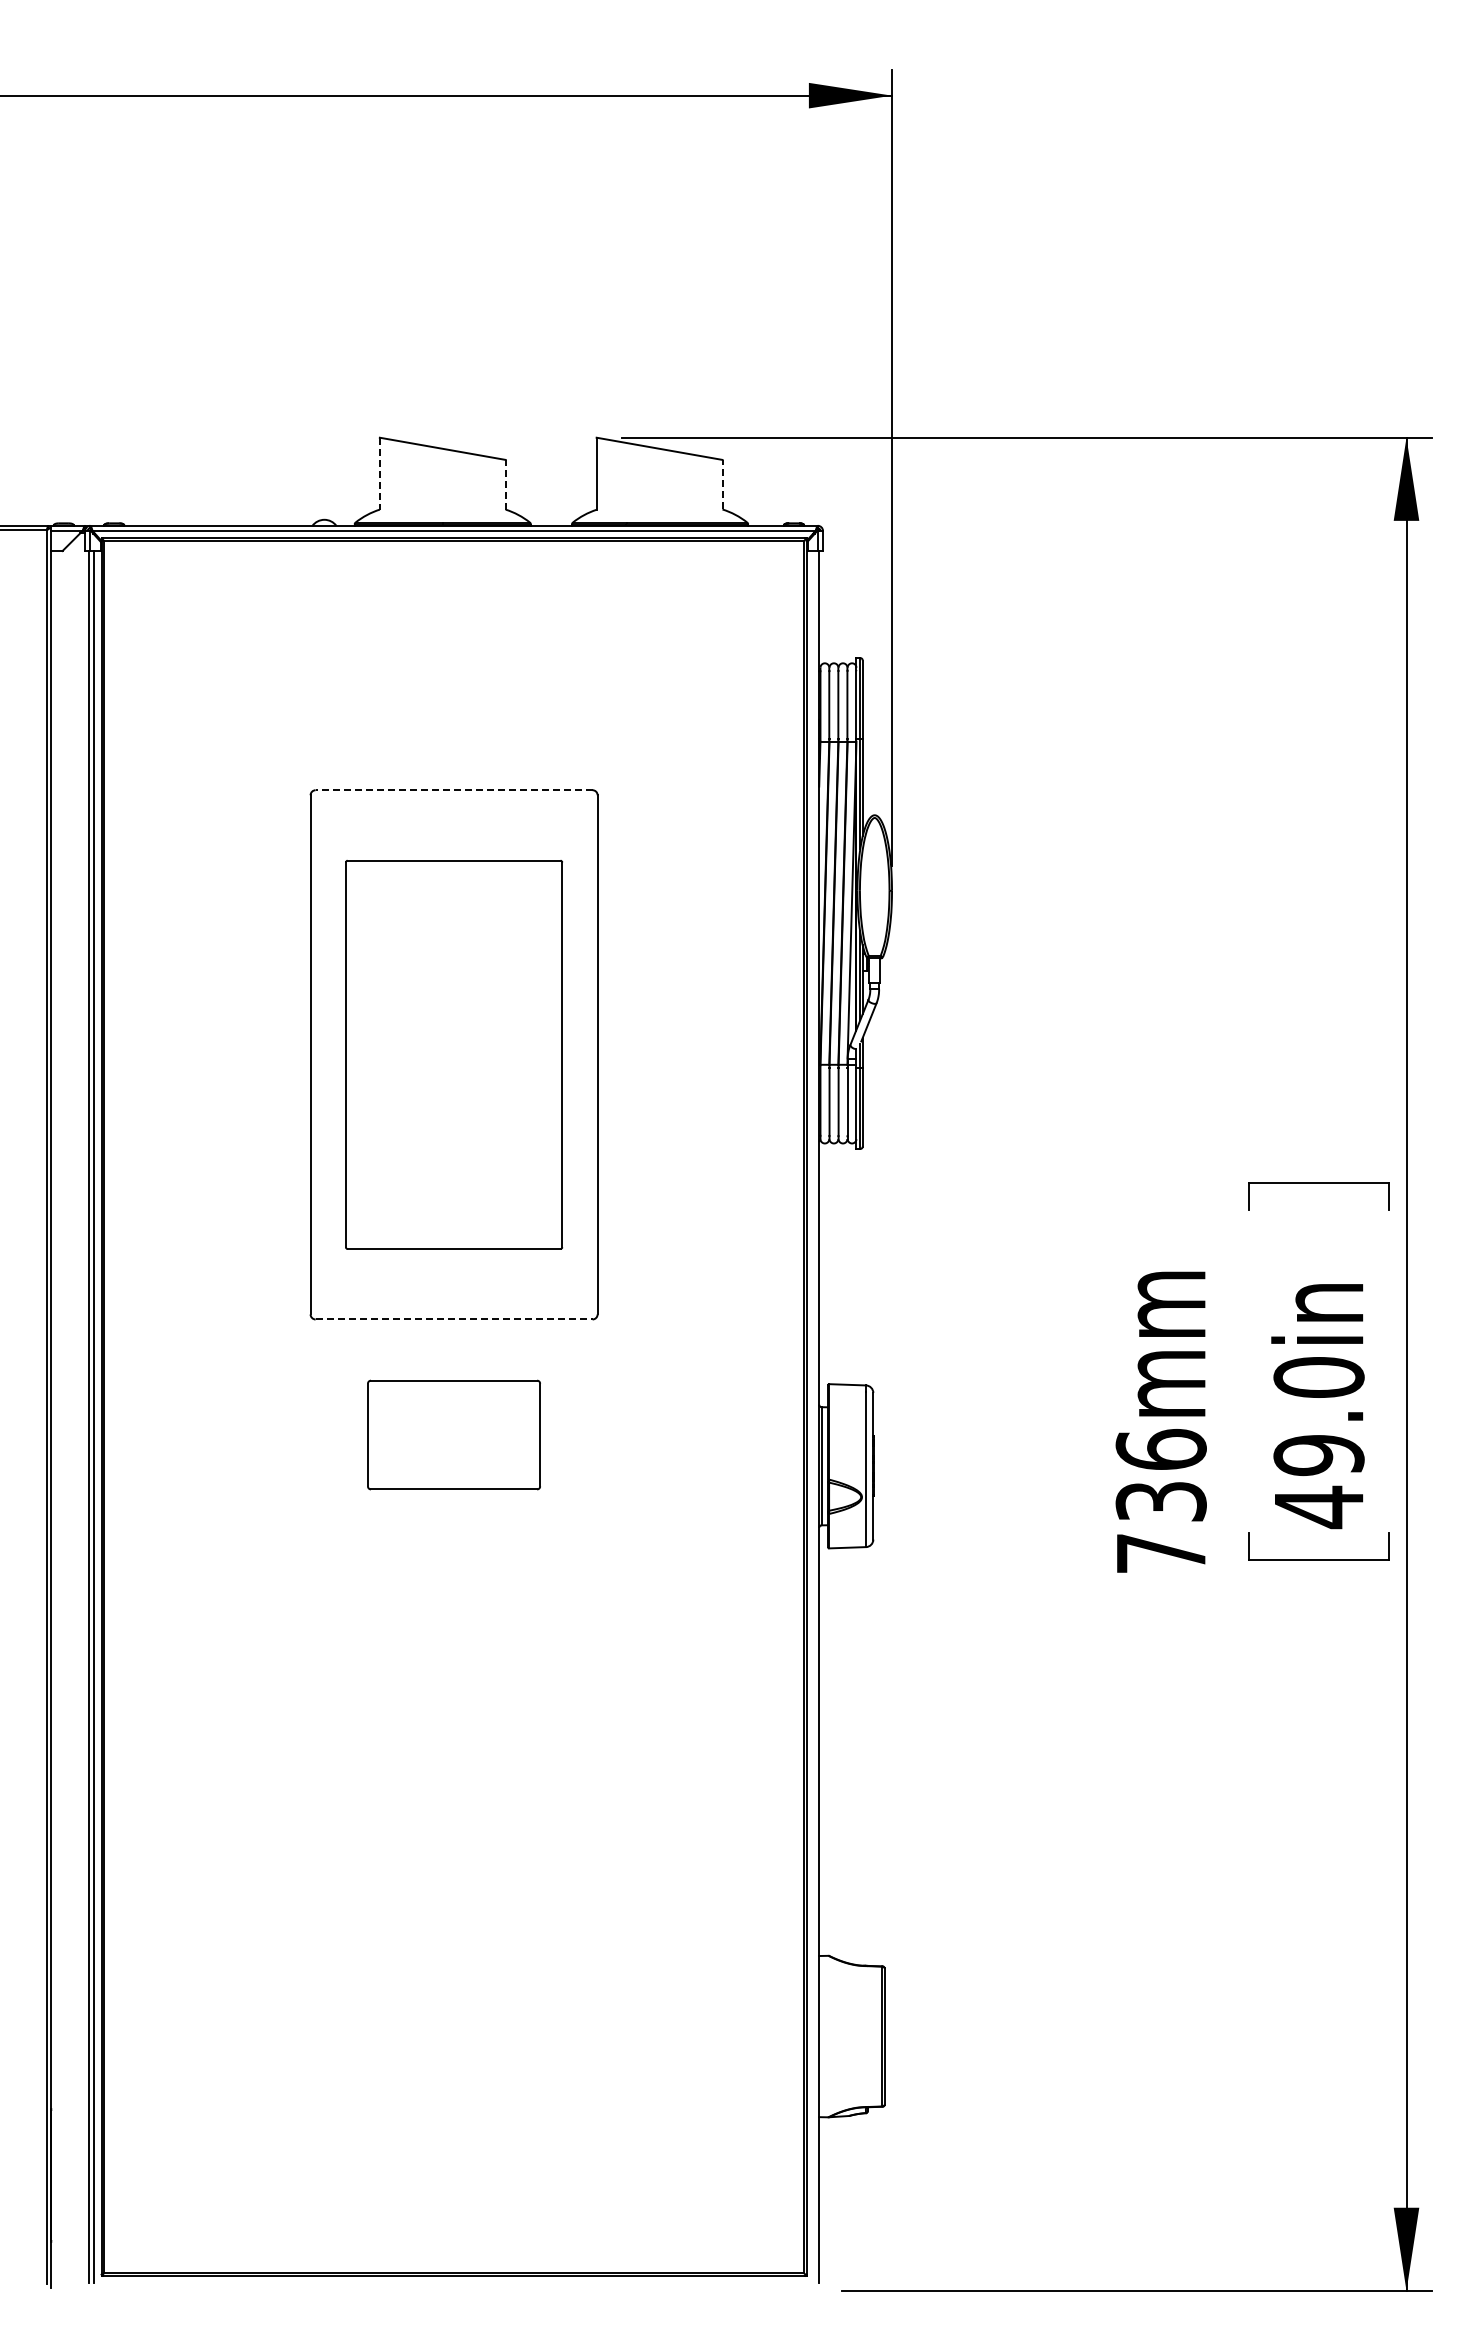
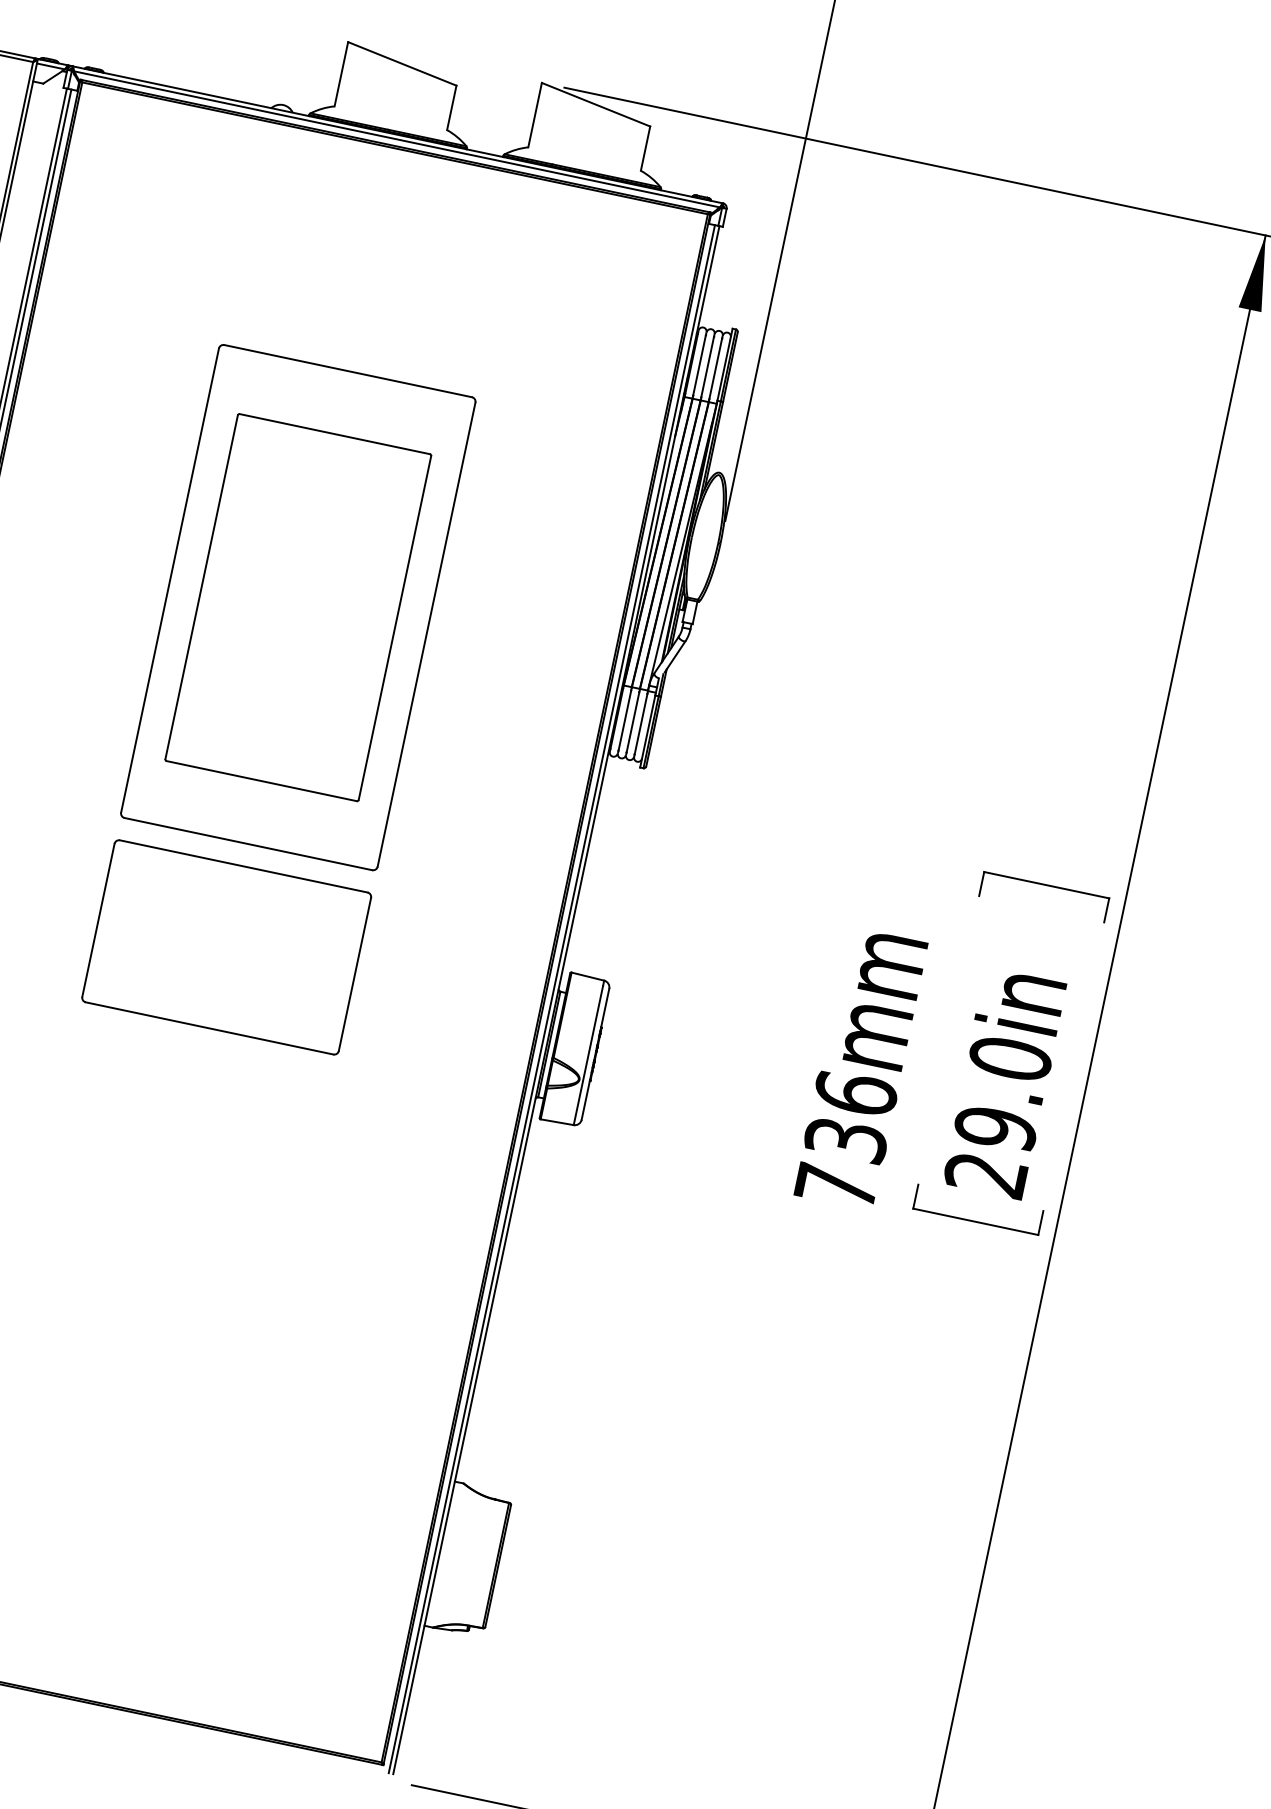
line: (379, 473) -> (341, 74), dashed -> solid
line: (505, 484) -> (451, 107), dashed -> solid
line: (722, 484) -> (645, 148), dashed -> solid
line: (453, 790) -> (347, 371), dashed -> solid
line: (454, 1319) -> (248, 844), dashed -> solid
line: (814, 1417) -> (552, 999), added
part: (453, 1434) -> (226, 946), size x1.67
text: (1318, 1507) -> (985, 1174), 49.0in -> 29.0in

